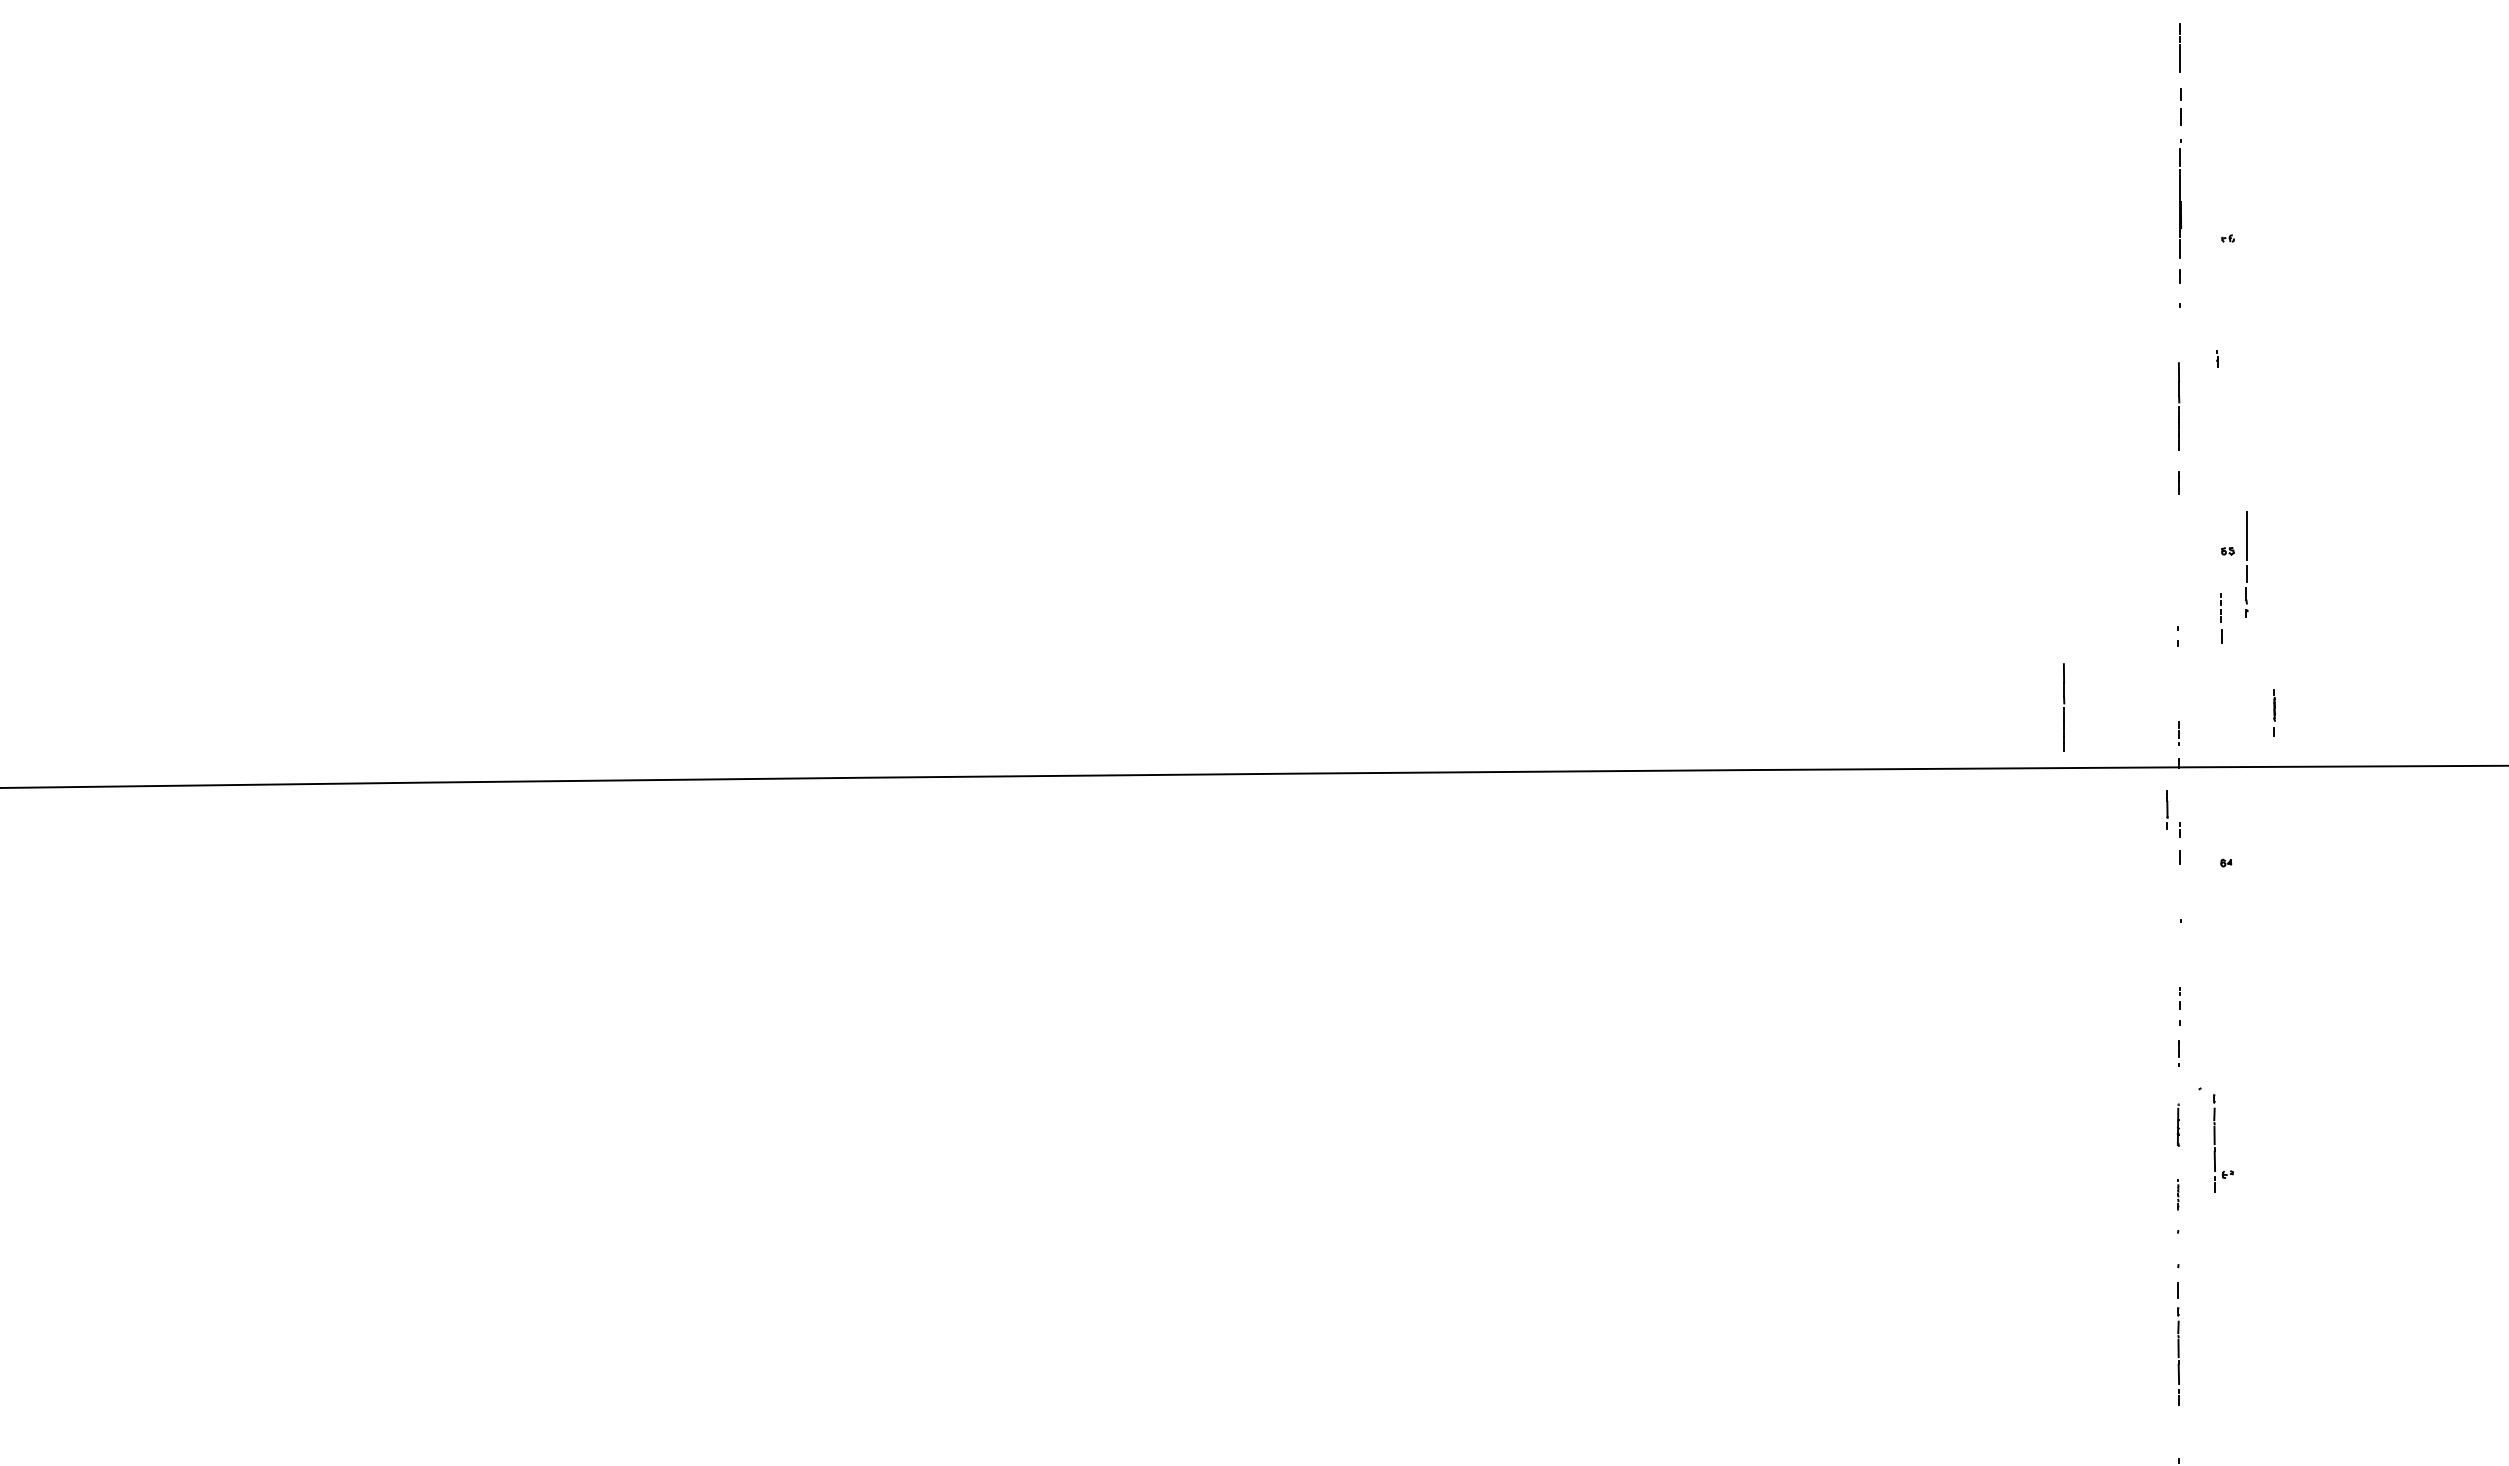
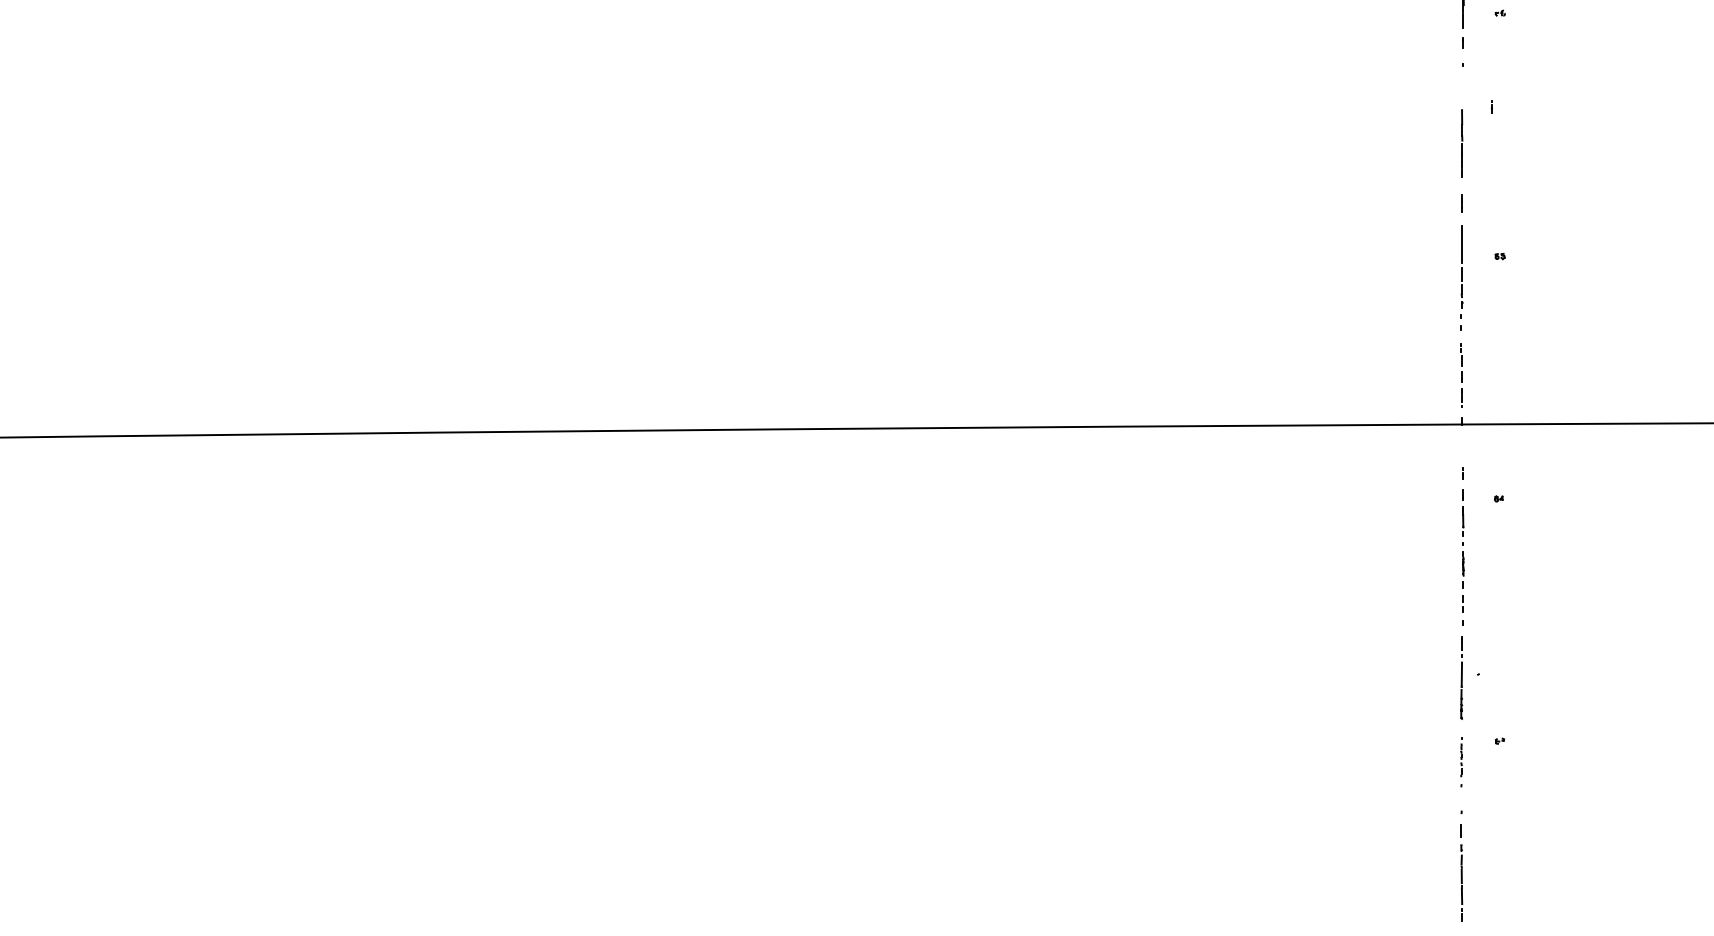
part: (2246, 564) -> (1461, 266), moved
part: (2221, 618) -> (1461, 363), moved
line: (2064, 707) -> (1373, 377), removed
part: (2274, 712) -> (1463, 569), moved
line: (2167, 809) -> (1463, 521), moved
line: (2178, 1088) -> (1461, 674), added
line: (2214, 1143) -> (1489, 717), removed
part: (2178, 1194) -> (1461, 756), size x1.67

